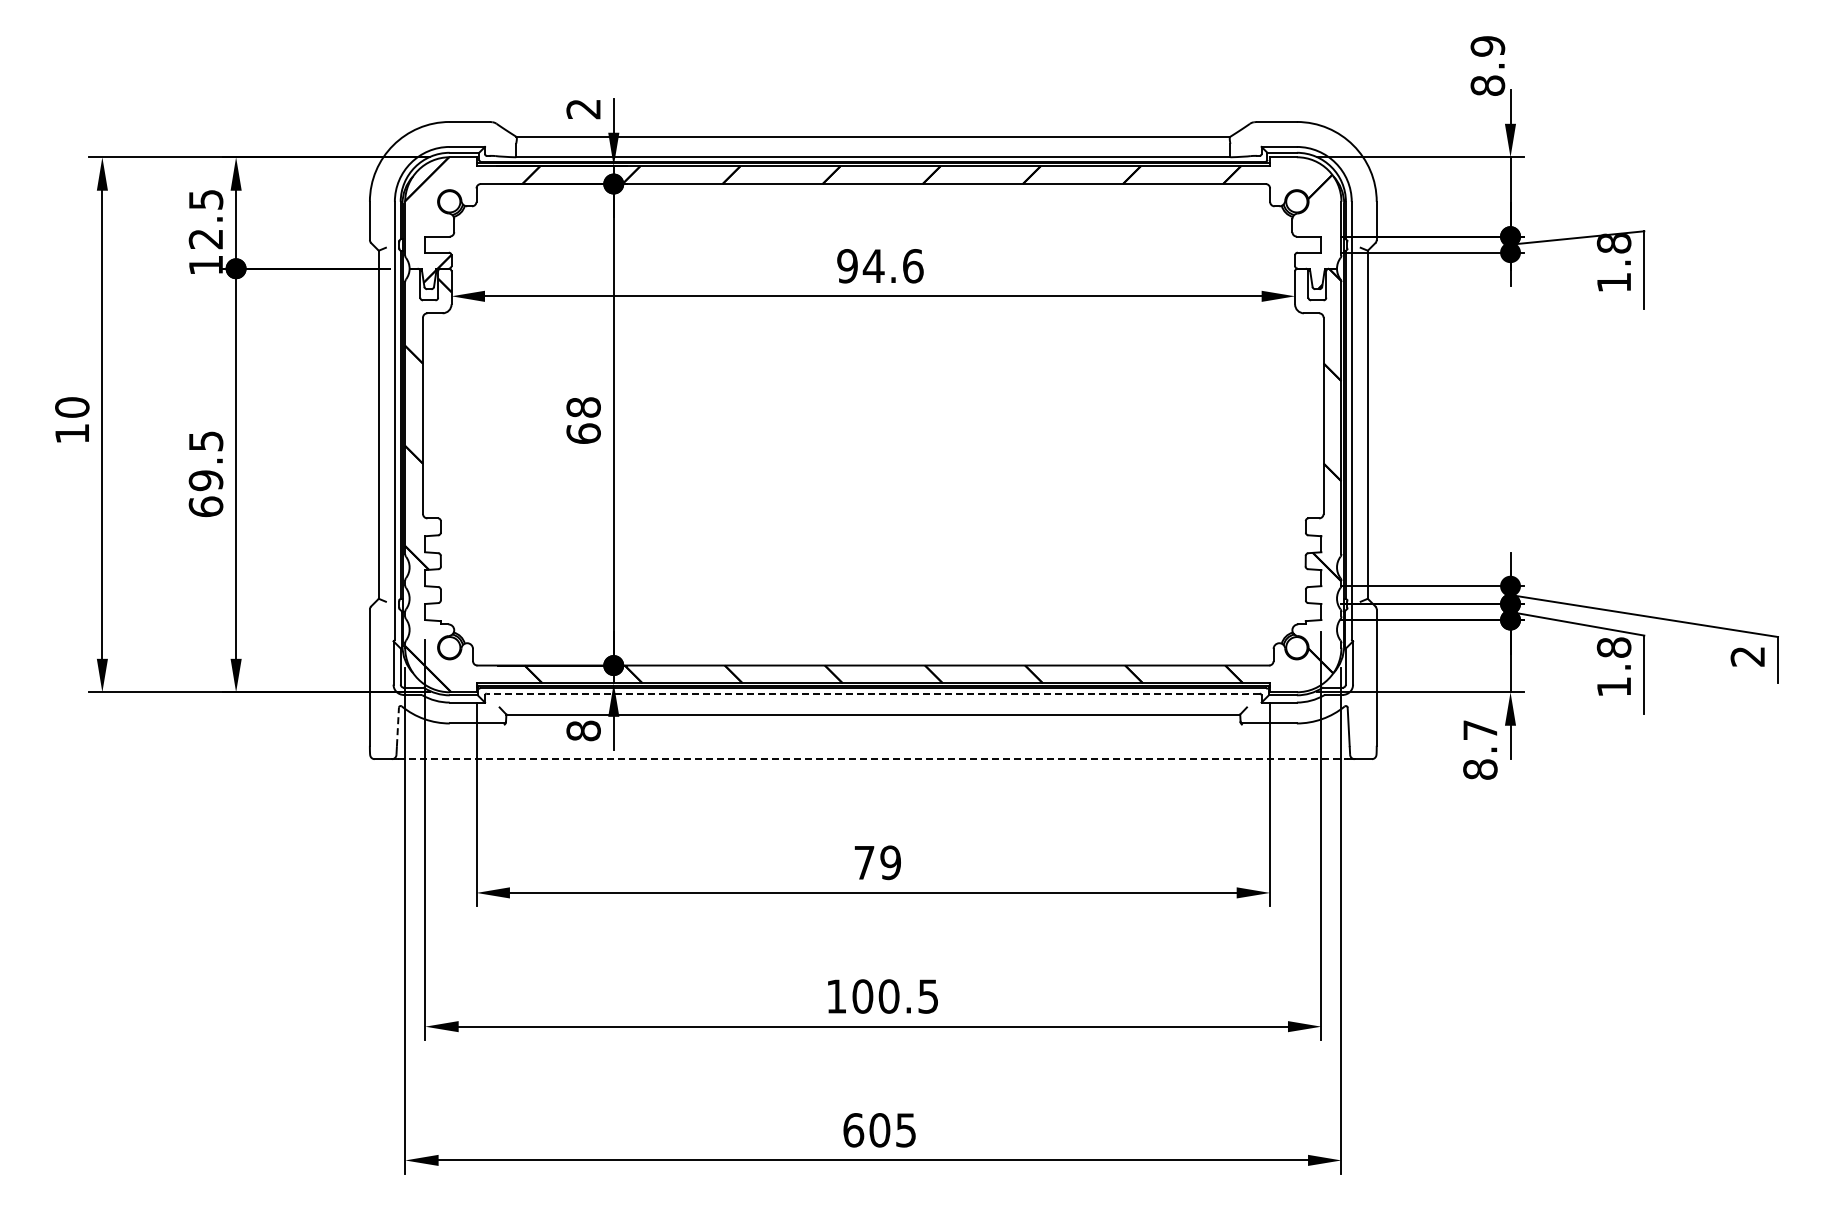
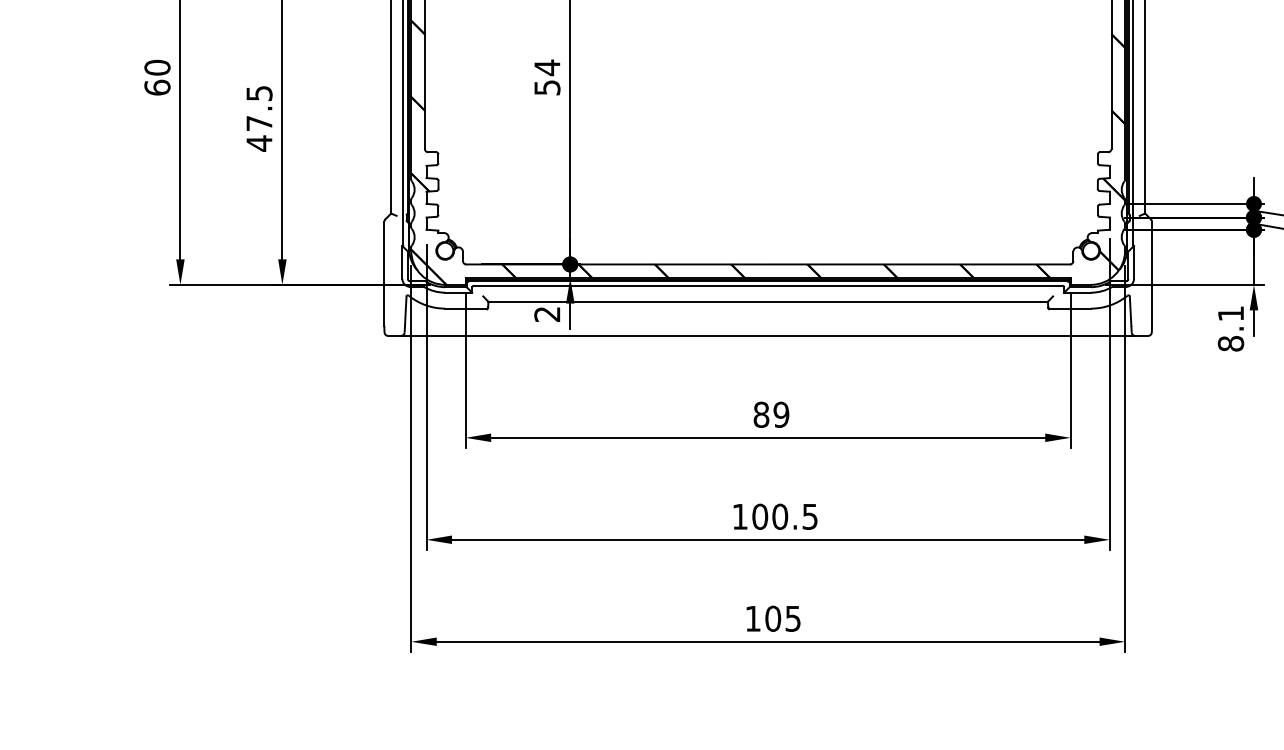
text: (583, 419) -> (547, 76), 68 -> 54
text: (72, 433) -> (157, 87), 10 -> 60
text: (205, 493) -> (259, 133), 69.5 -> 47.5
line: (873, 693) -> (768, 285), dashed -> solid
line: (397, 726) -> (405, 310), dashed -> solid
text: (1480, 729) -> (1231, 313), 8.7 -> 8.1
text: (583, 730) -> (547, 313), 8 -> 2
line: (873, 759) -> (768, 336), dashed -> solid
text: (864, 862) -> (761, 414), 79 -> 89
text: (853, 1130) -> (753, 618), 605 -> 105

